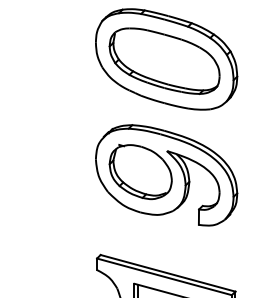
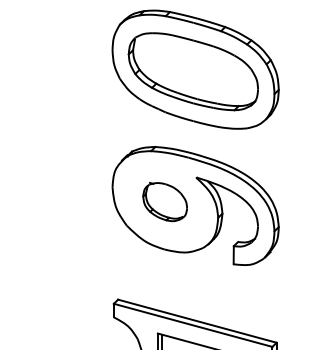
part: (140, 171) -> (164, 201), size x0.6

